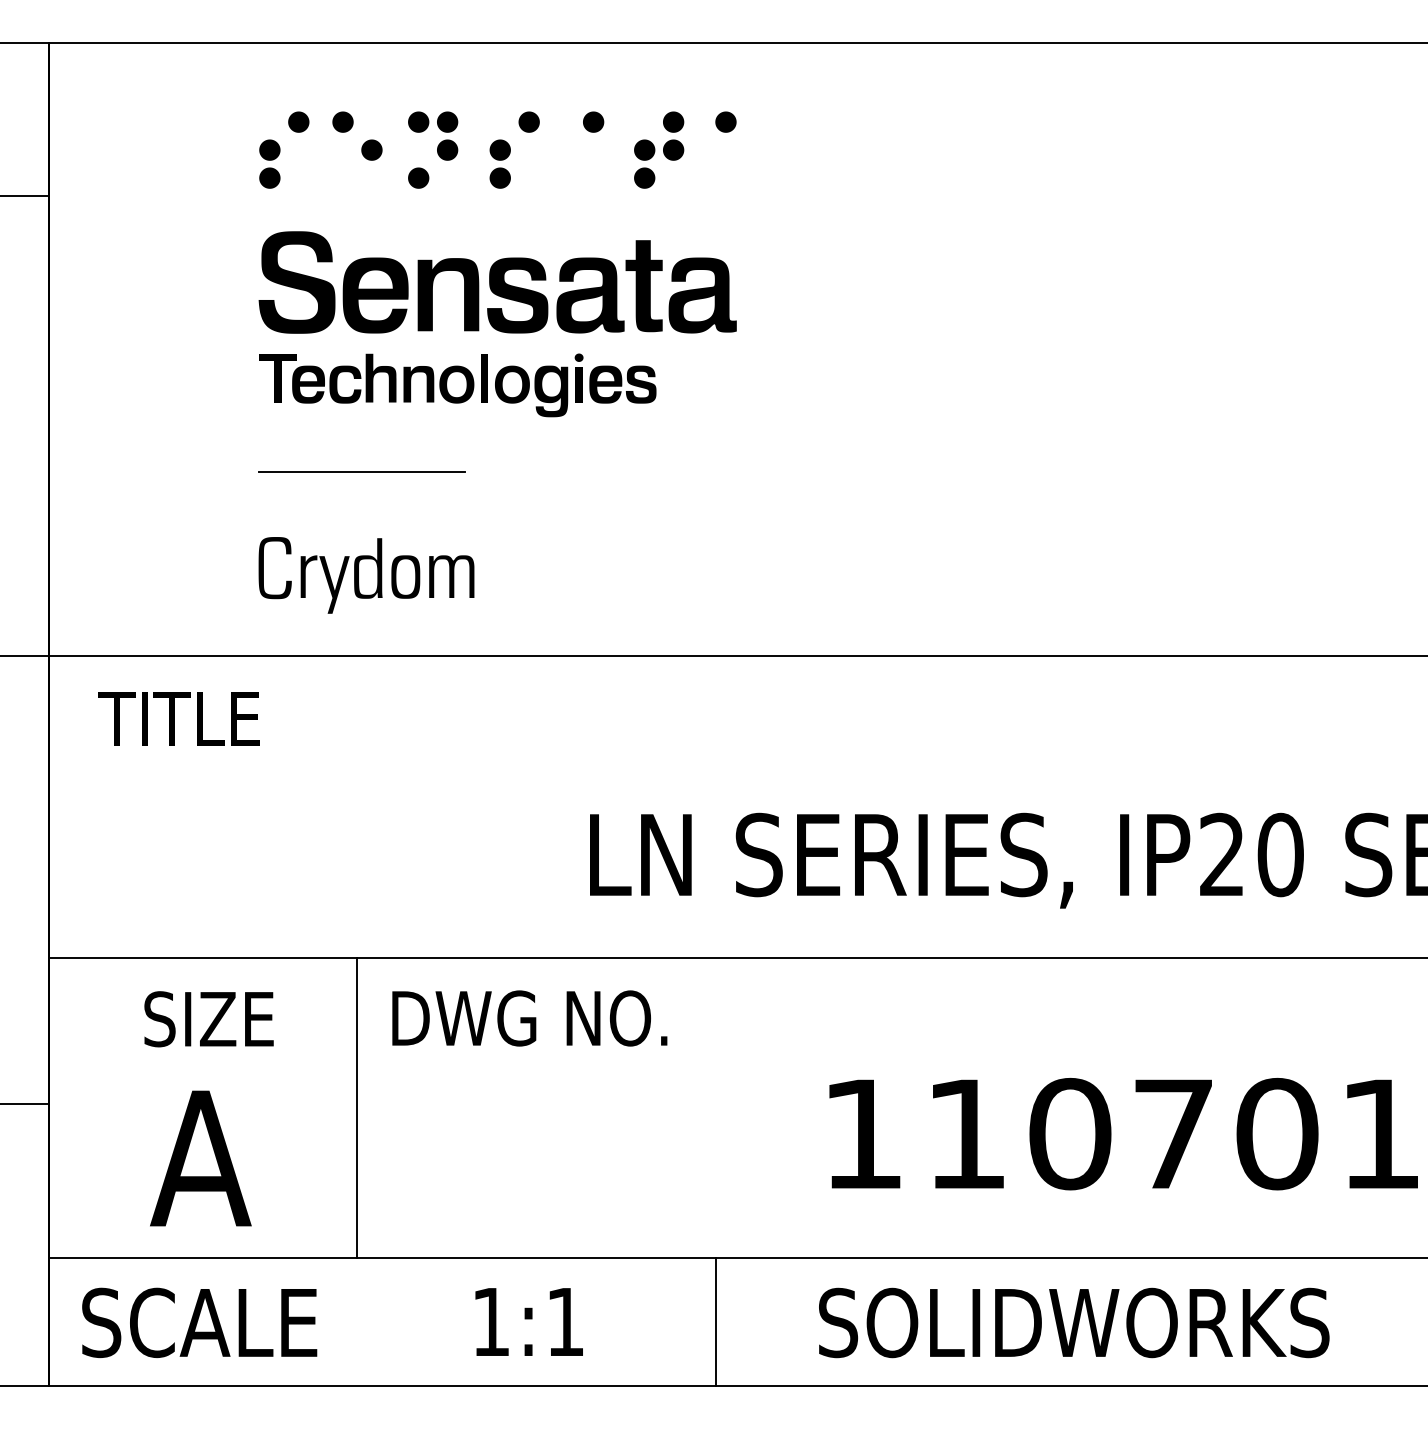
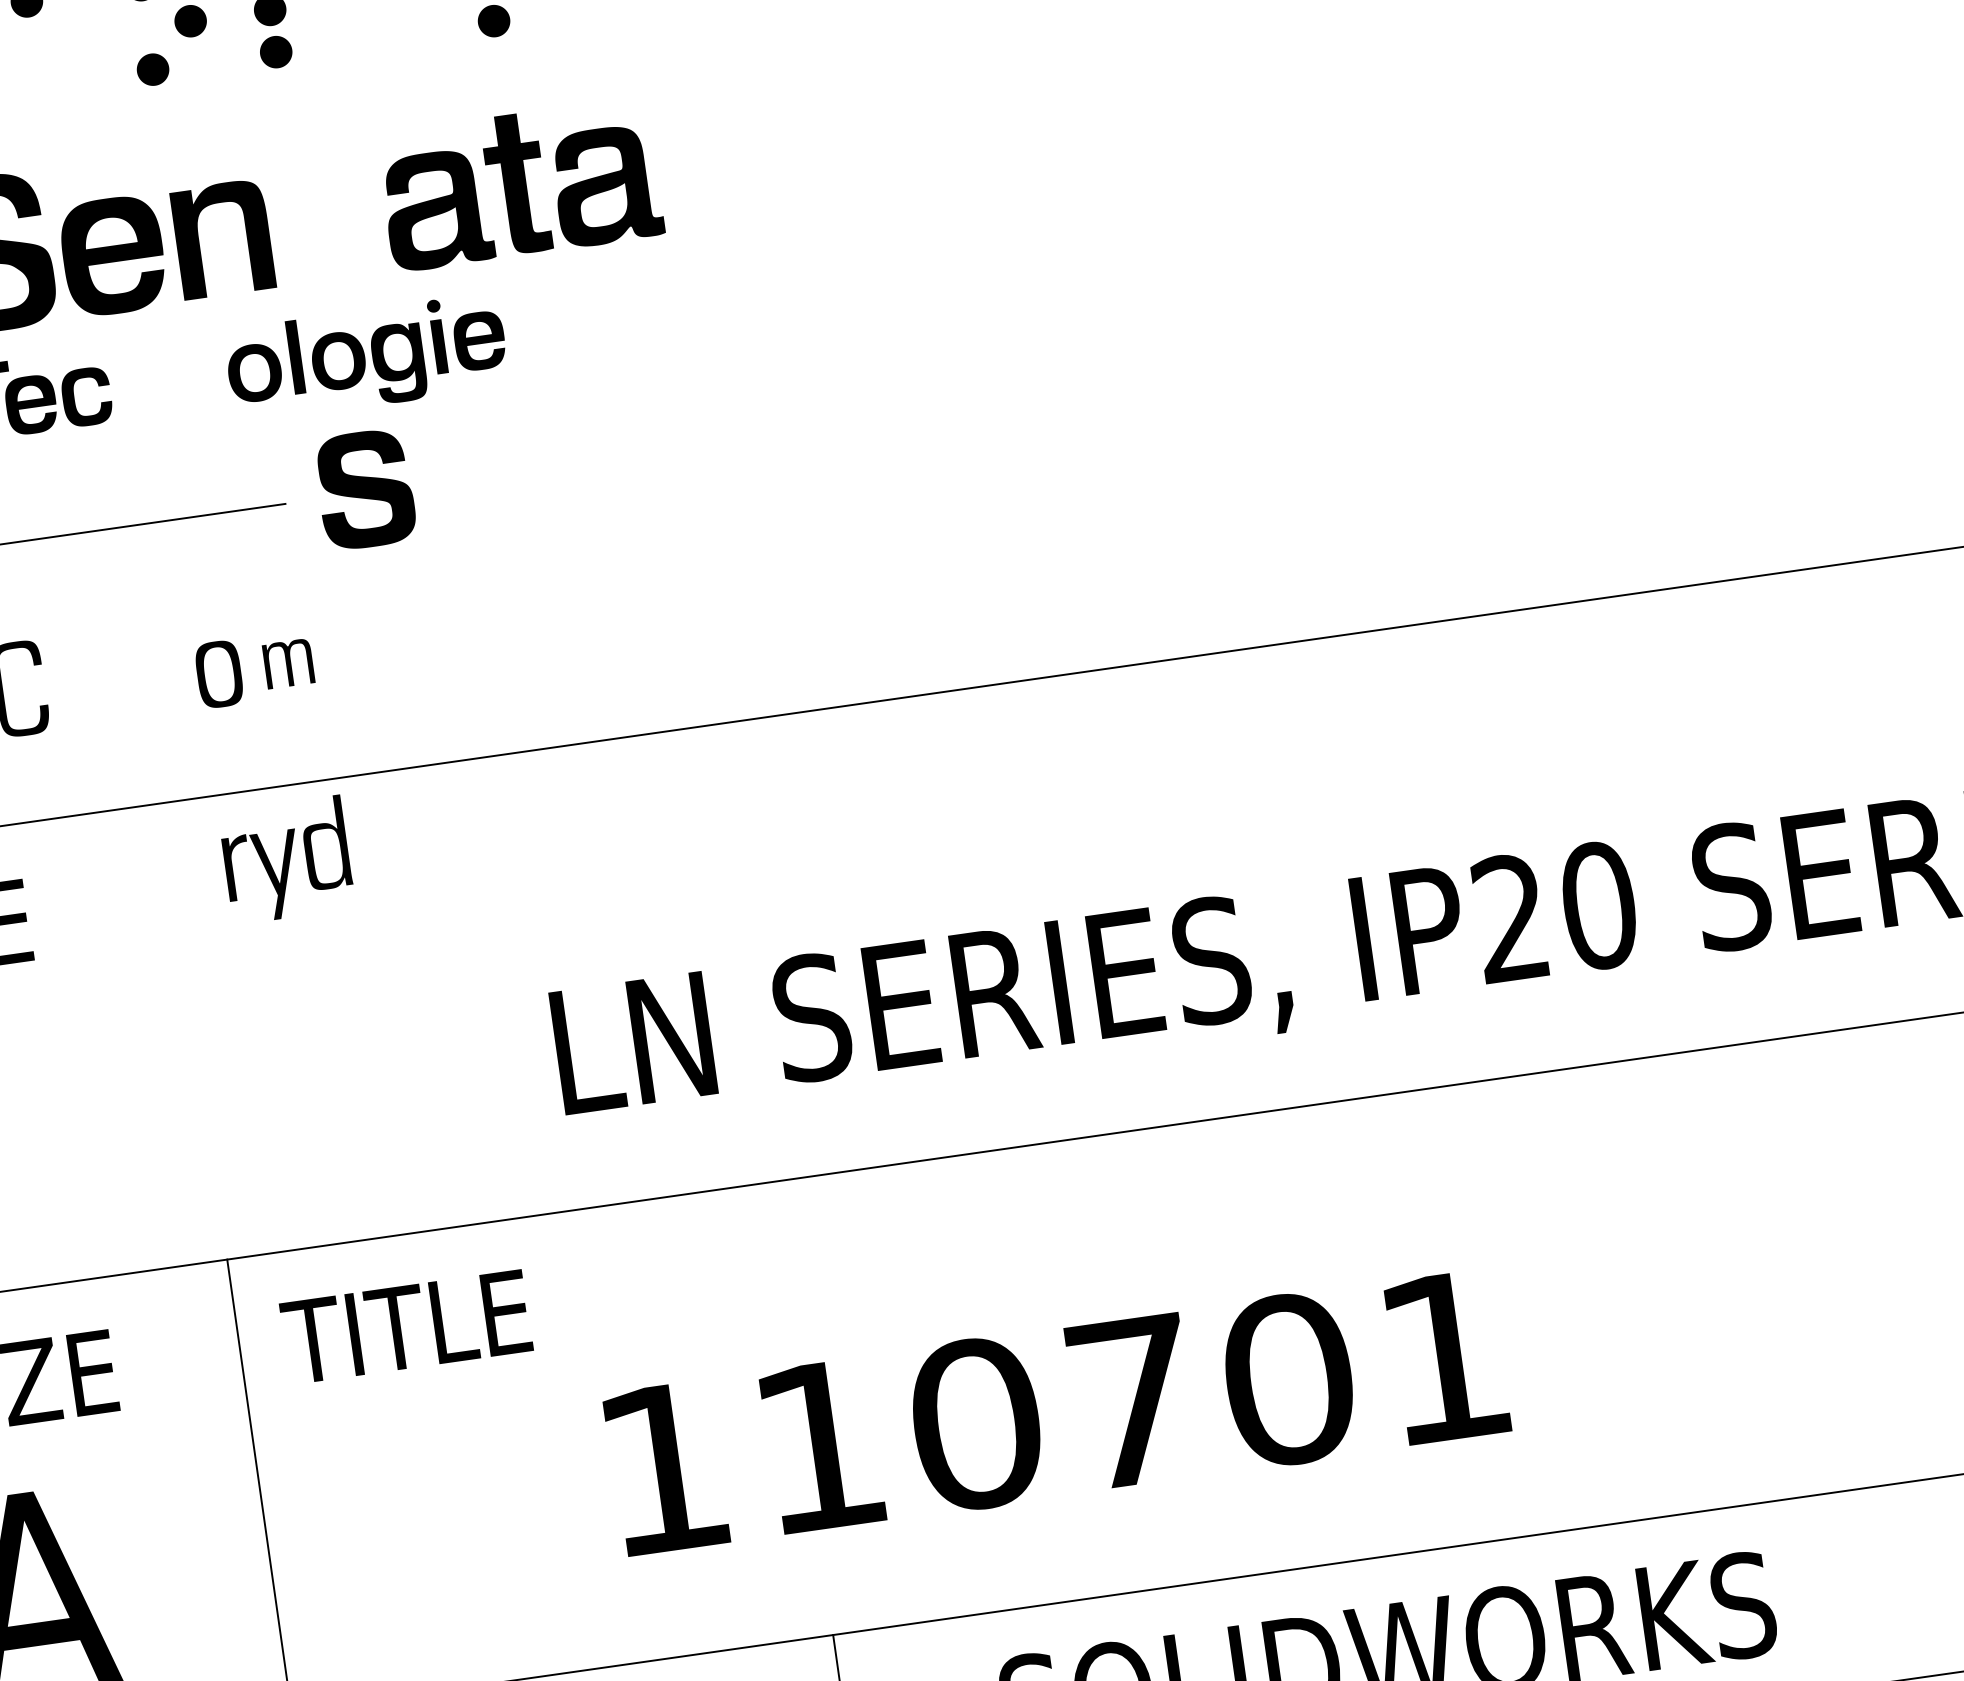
part: (371, 149) -> (75, 36), removed
part: (517, 295) -> (364, 489), moved
fill: (380, 377) -> (138, 378), removed
fill: (418, 383) -> (196, 379), removed
fill: (640, 384) -> (532, 333), removed
part: (341, 575) -> (286, 859), moved
part: (451, 576) -> (288, 663), size x0.7
text: (526, 1018) -> (496, 1314), DWG NO. -> TITLE
text: (1123, 1134) -> (1056, 1413), moved

